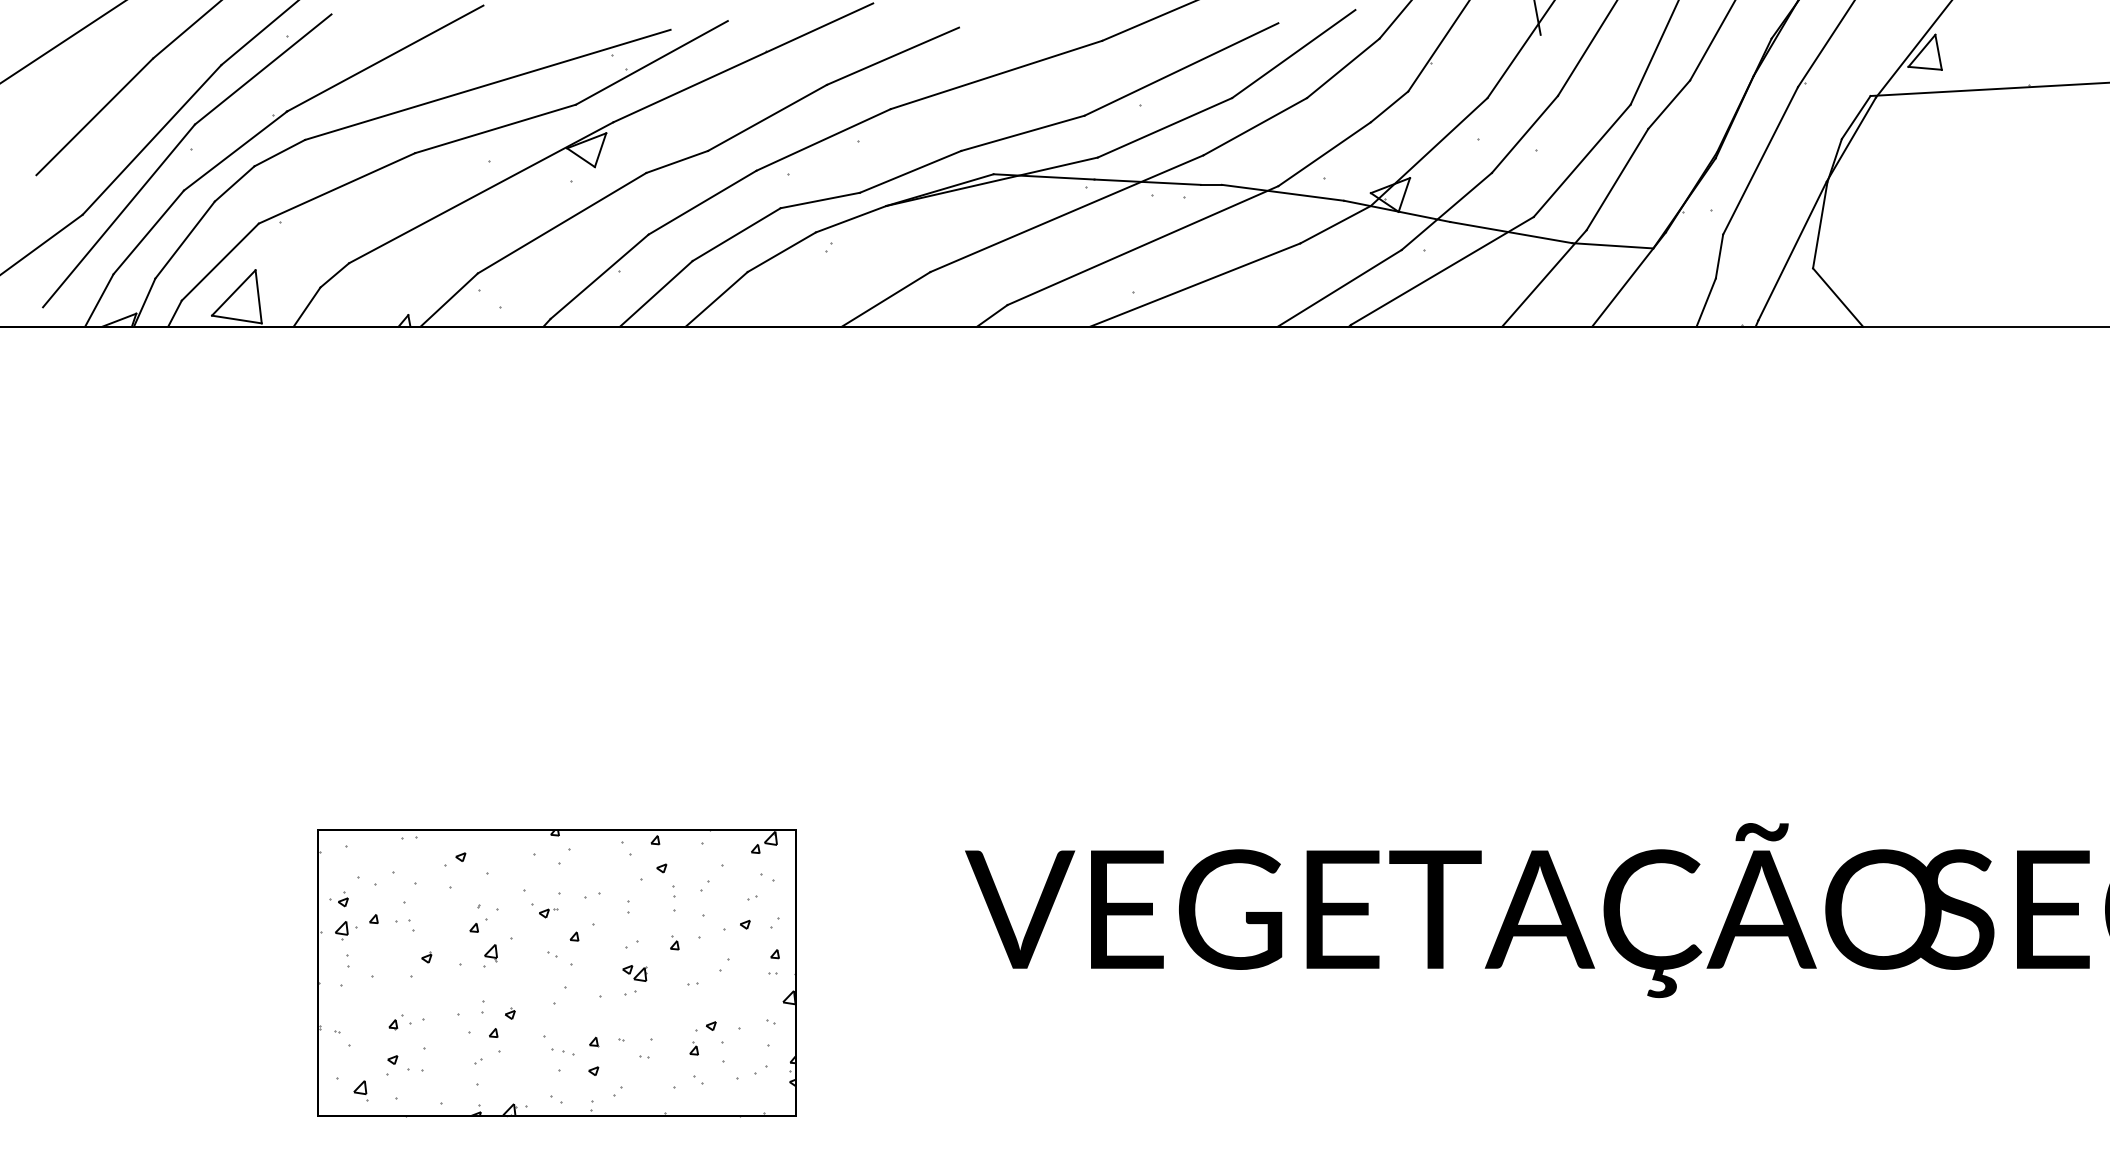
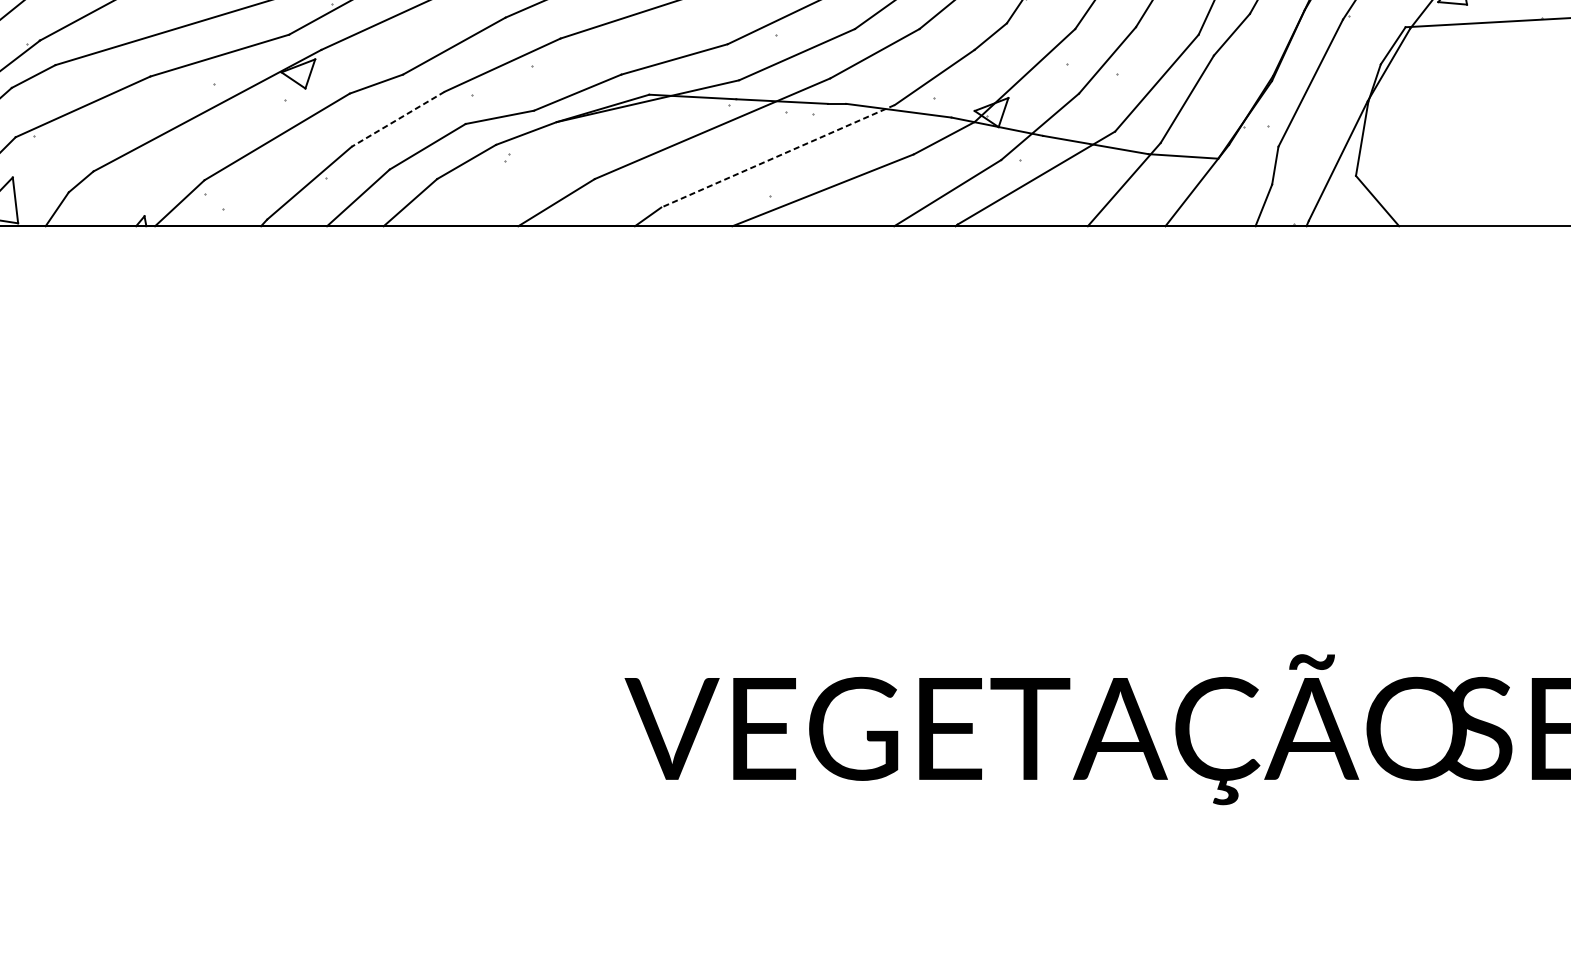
line: (702, 202) -> (398, 119), solid -> dashed
line: (1142, 245) -> (777, 156), solid -> dashed
part: (556, 973) -> (272, 783), removed

